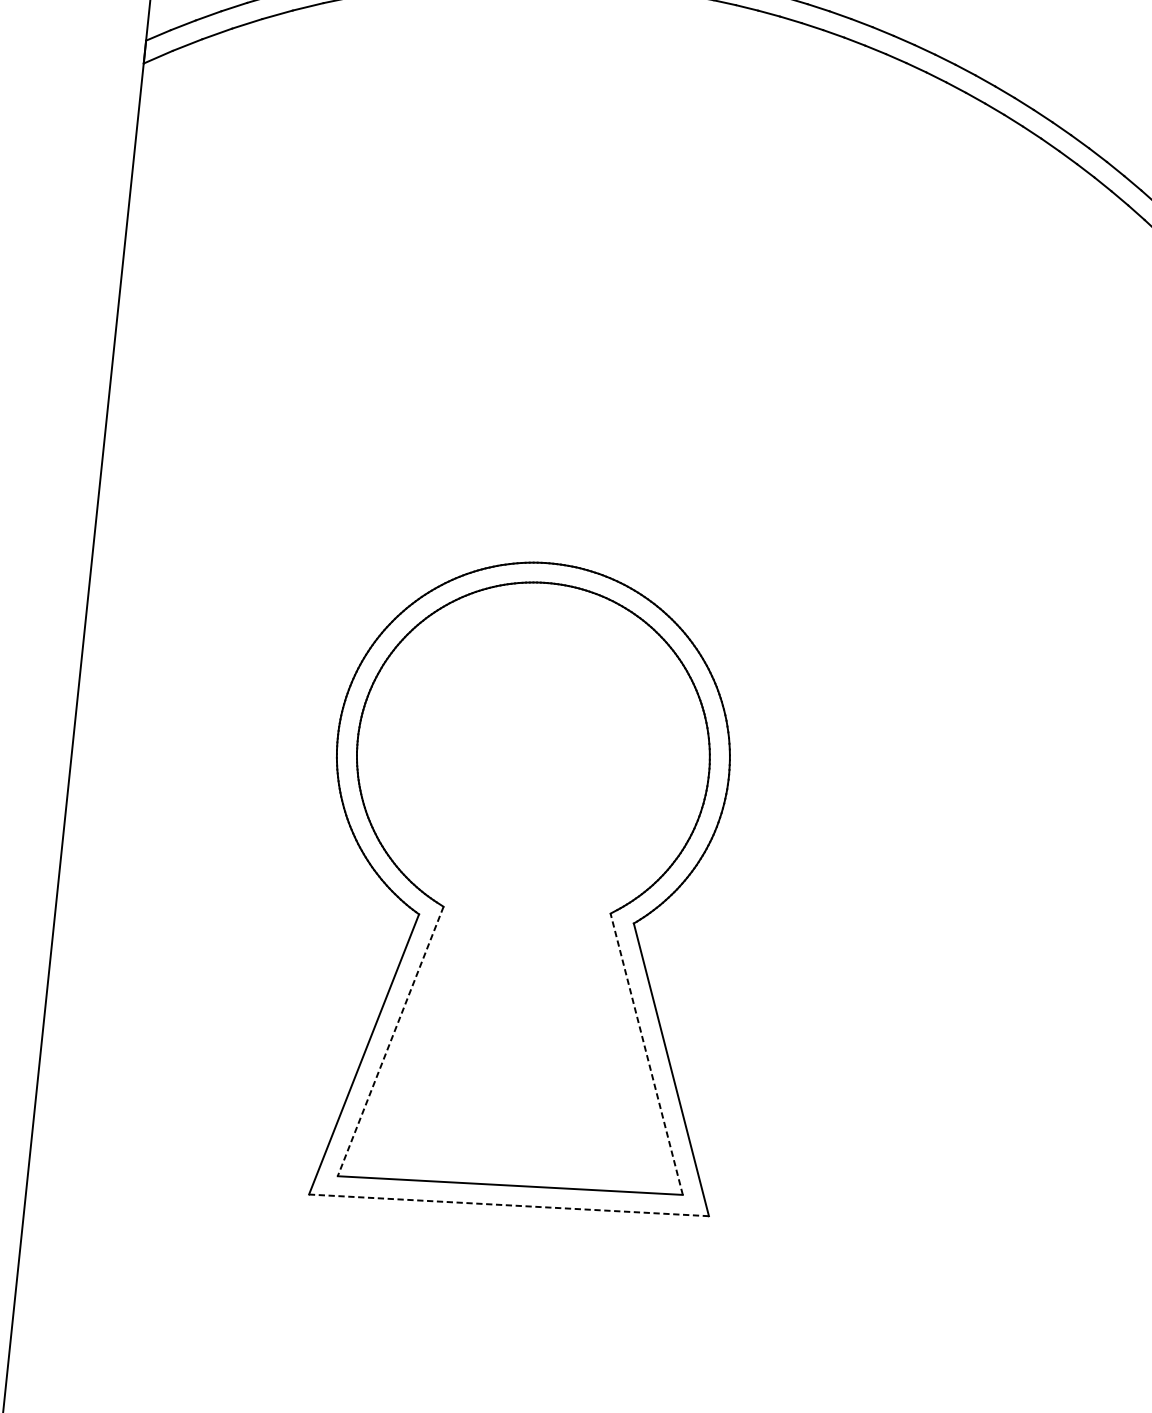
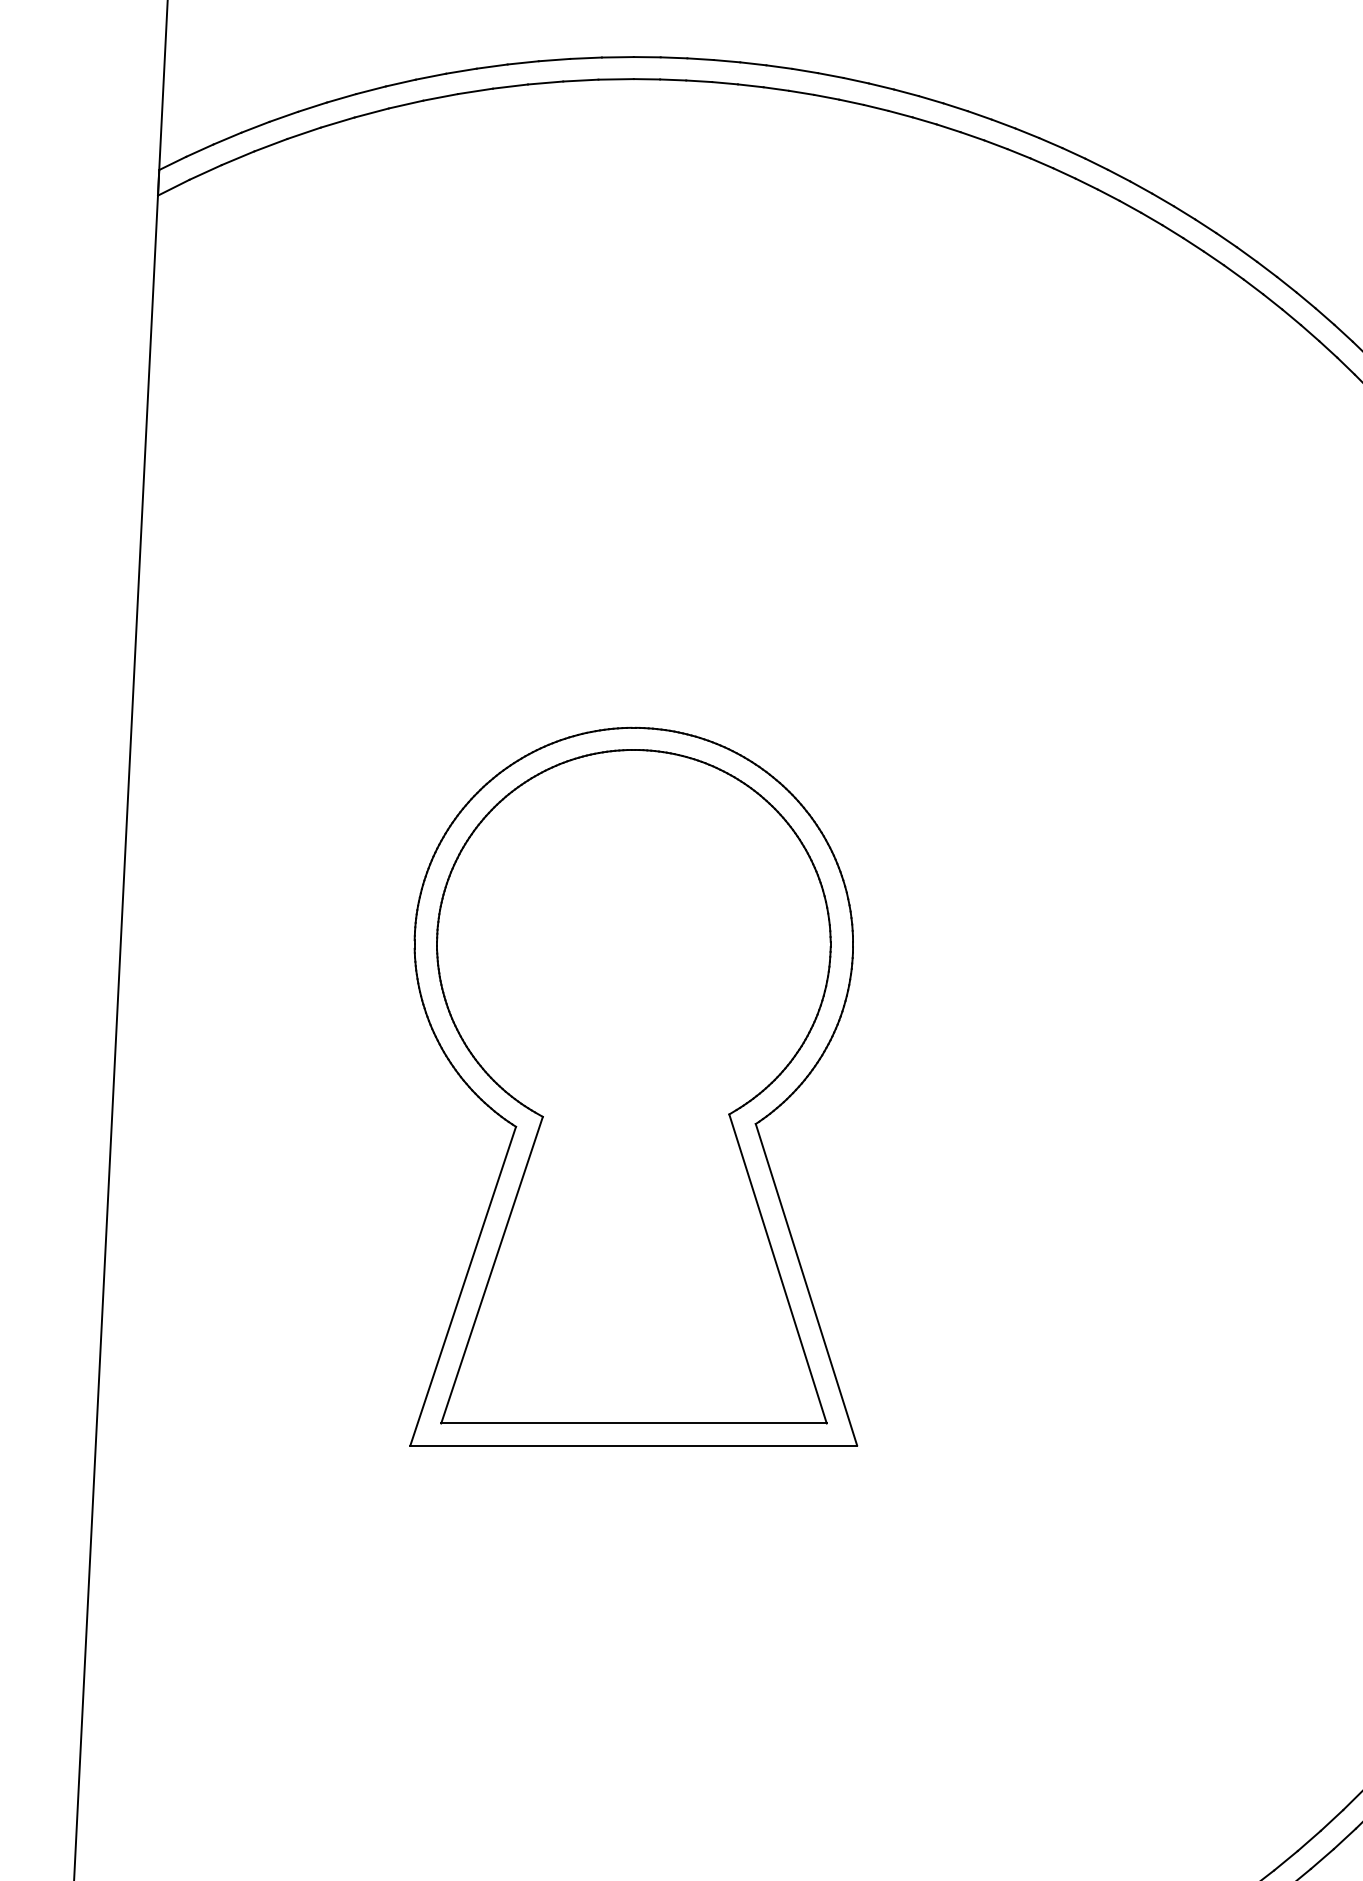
line: (390, 1041) -> (491, 1270), dashed -> solid
line: (647, 1053) -> (778, 1268), dashed -> solid
line: (508, 1205) -> (633, 1445), dashed -> solid

